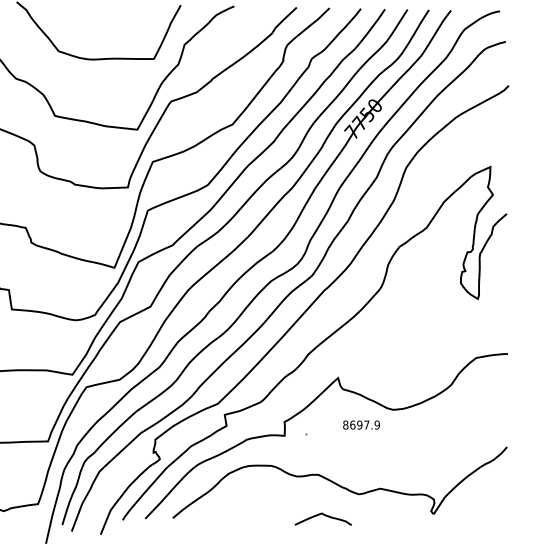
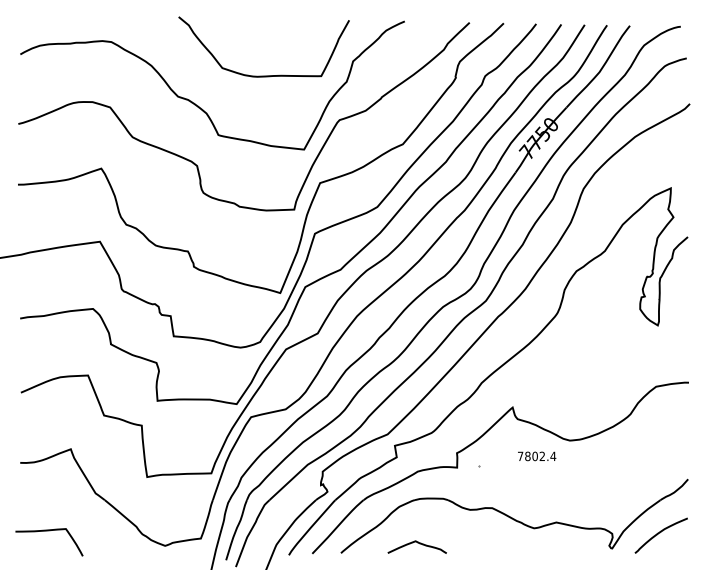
text: (361, 425) -> (536, 456), 8697.9 -> 7802.4
curve: (480, 499) -> (660, 533), added
curve: (323, 515) -> (417, 543), moved

